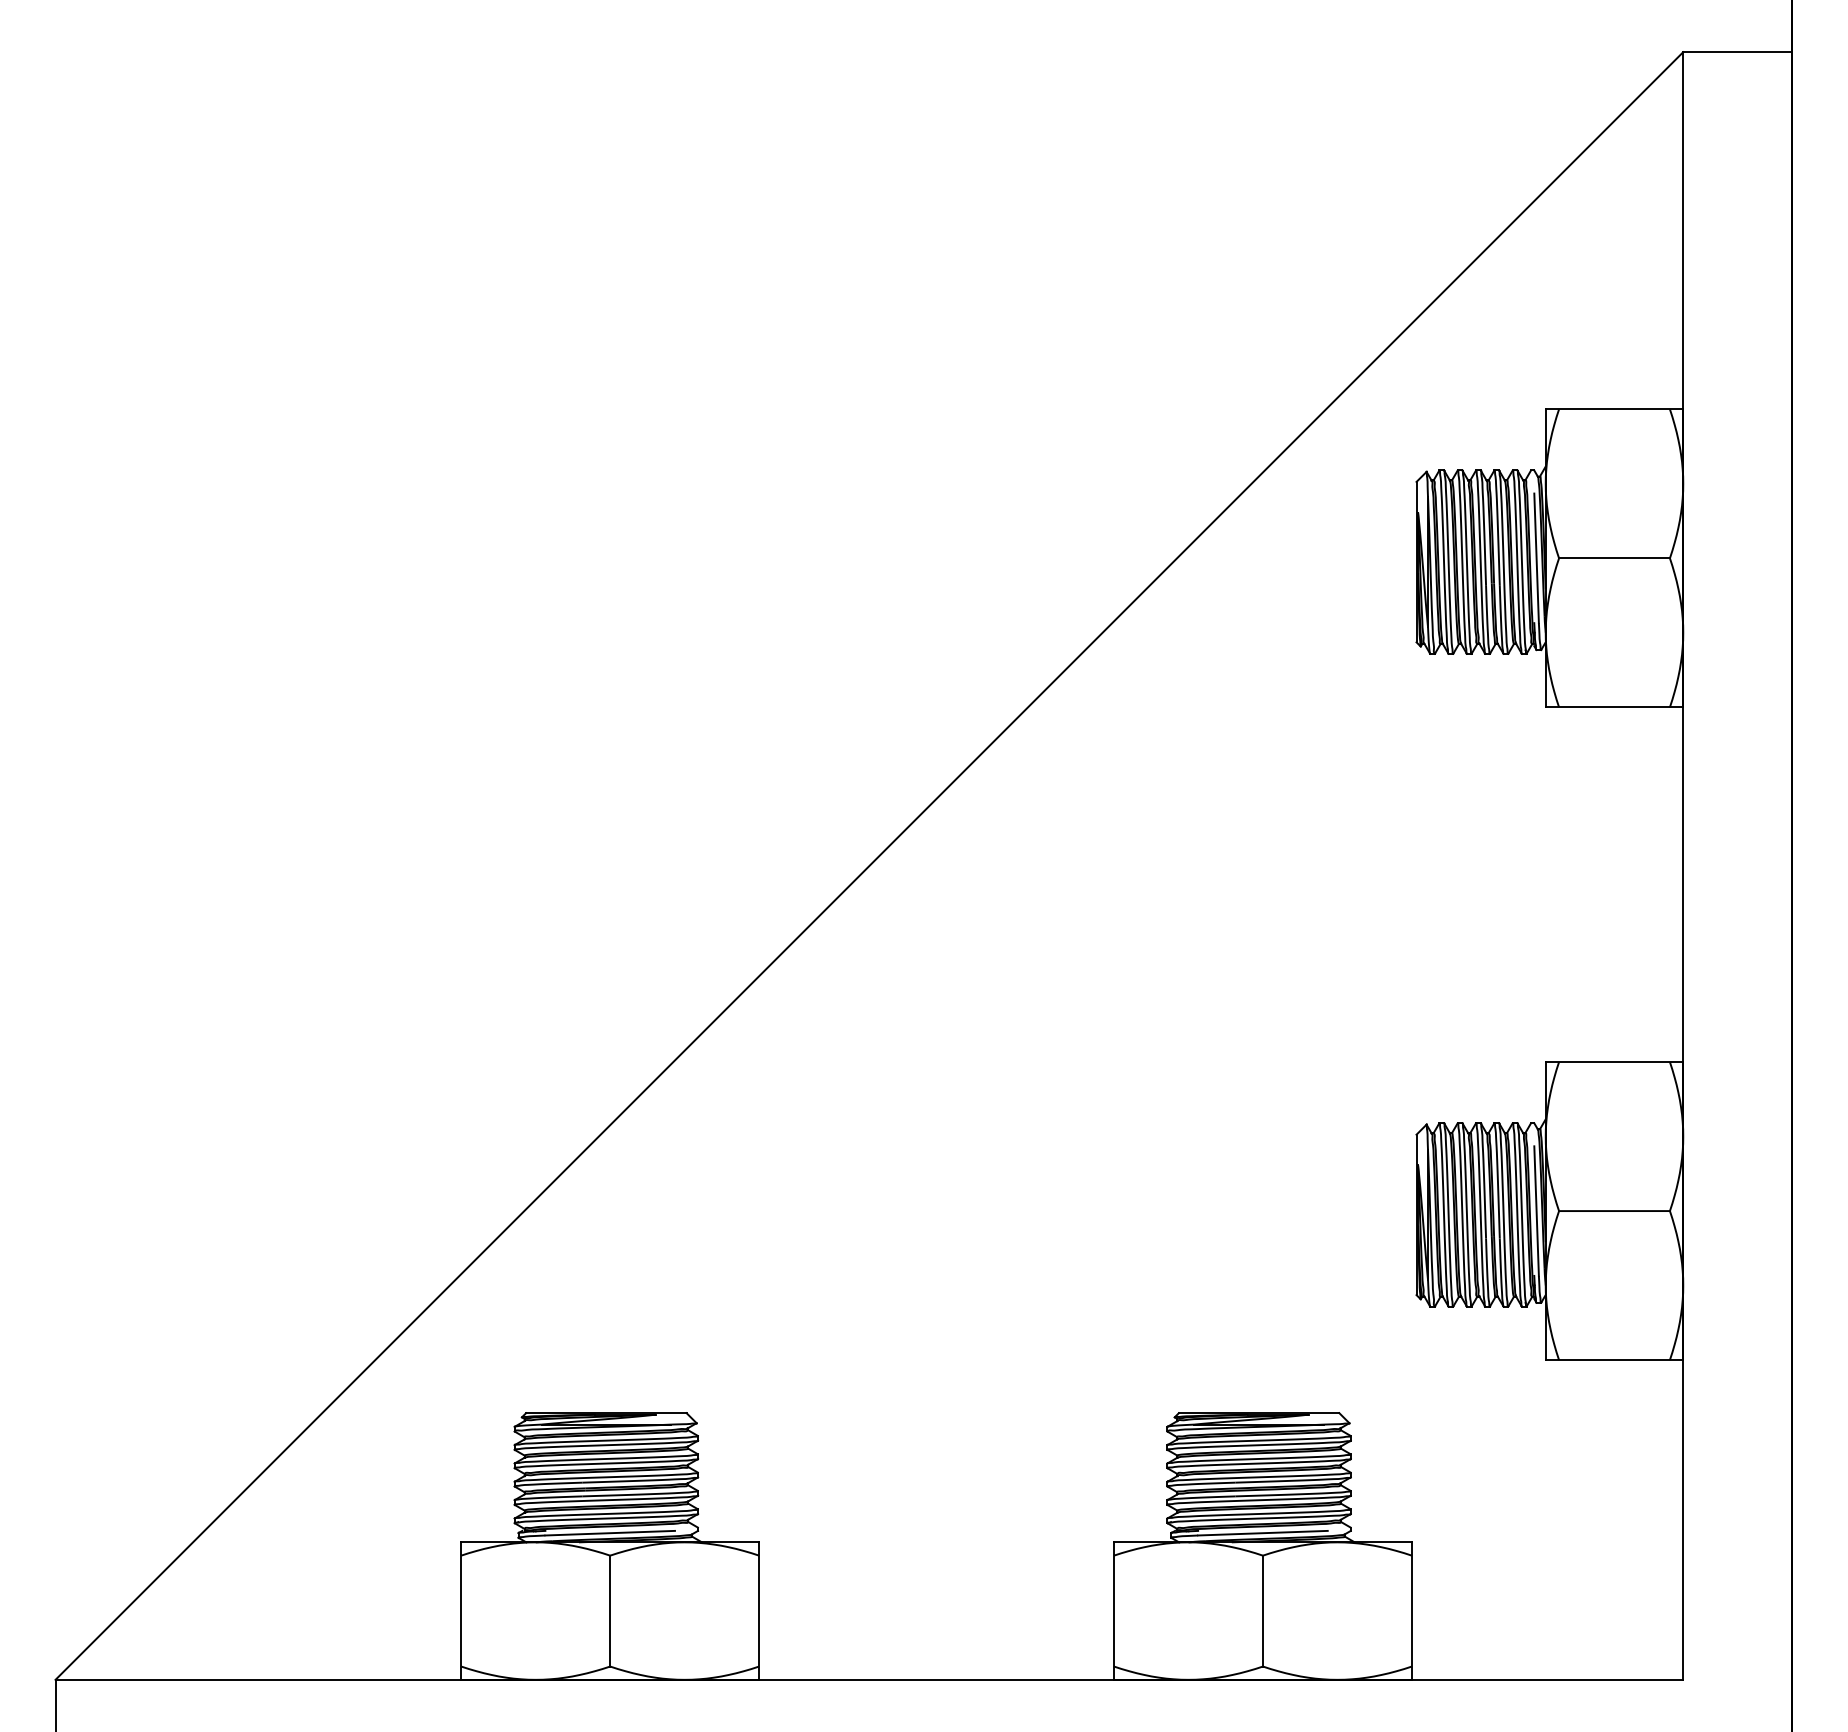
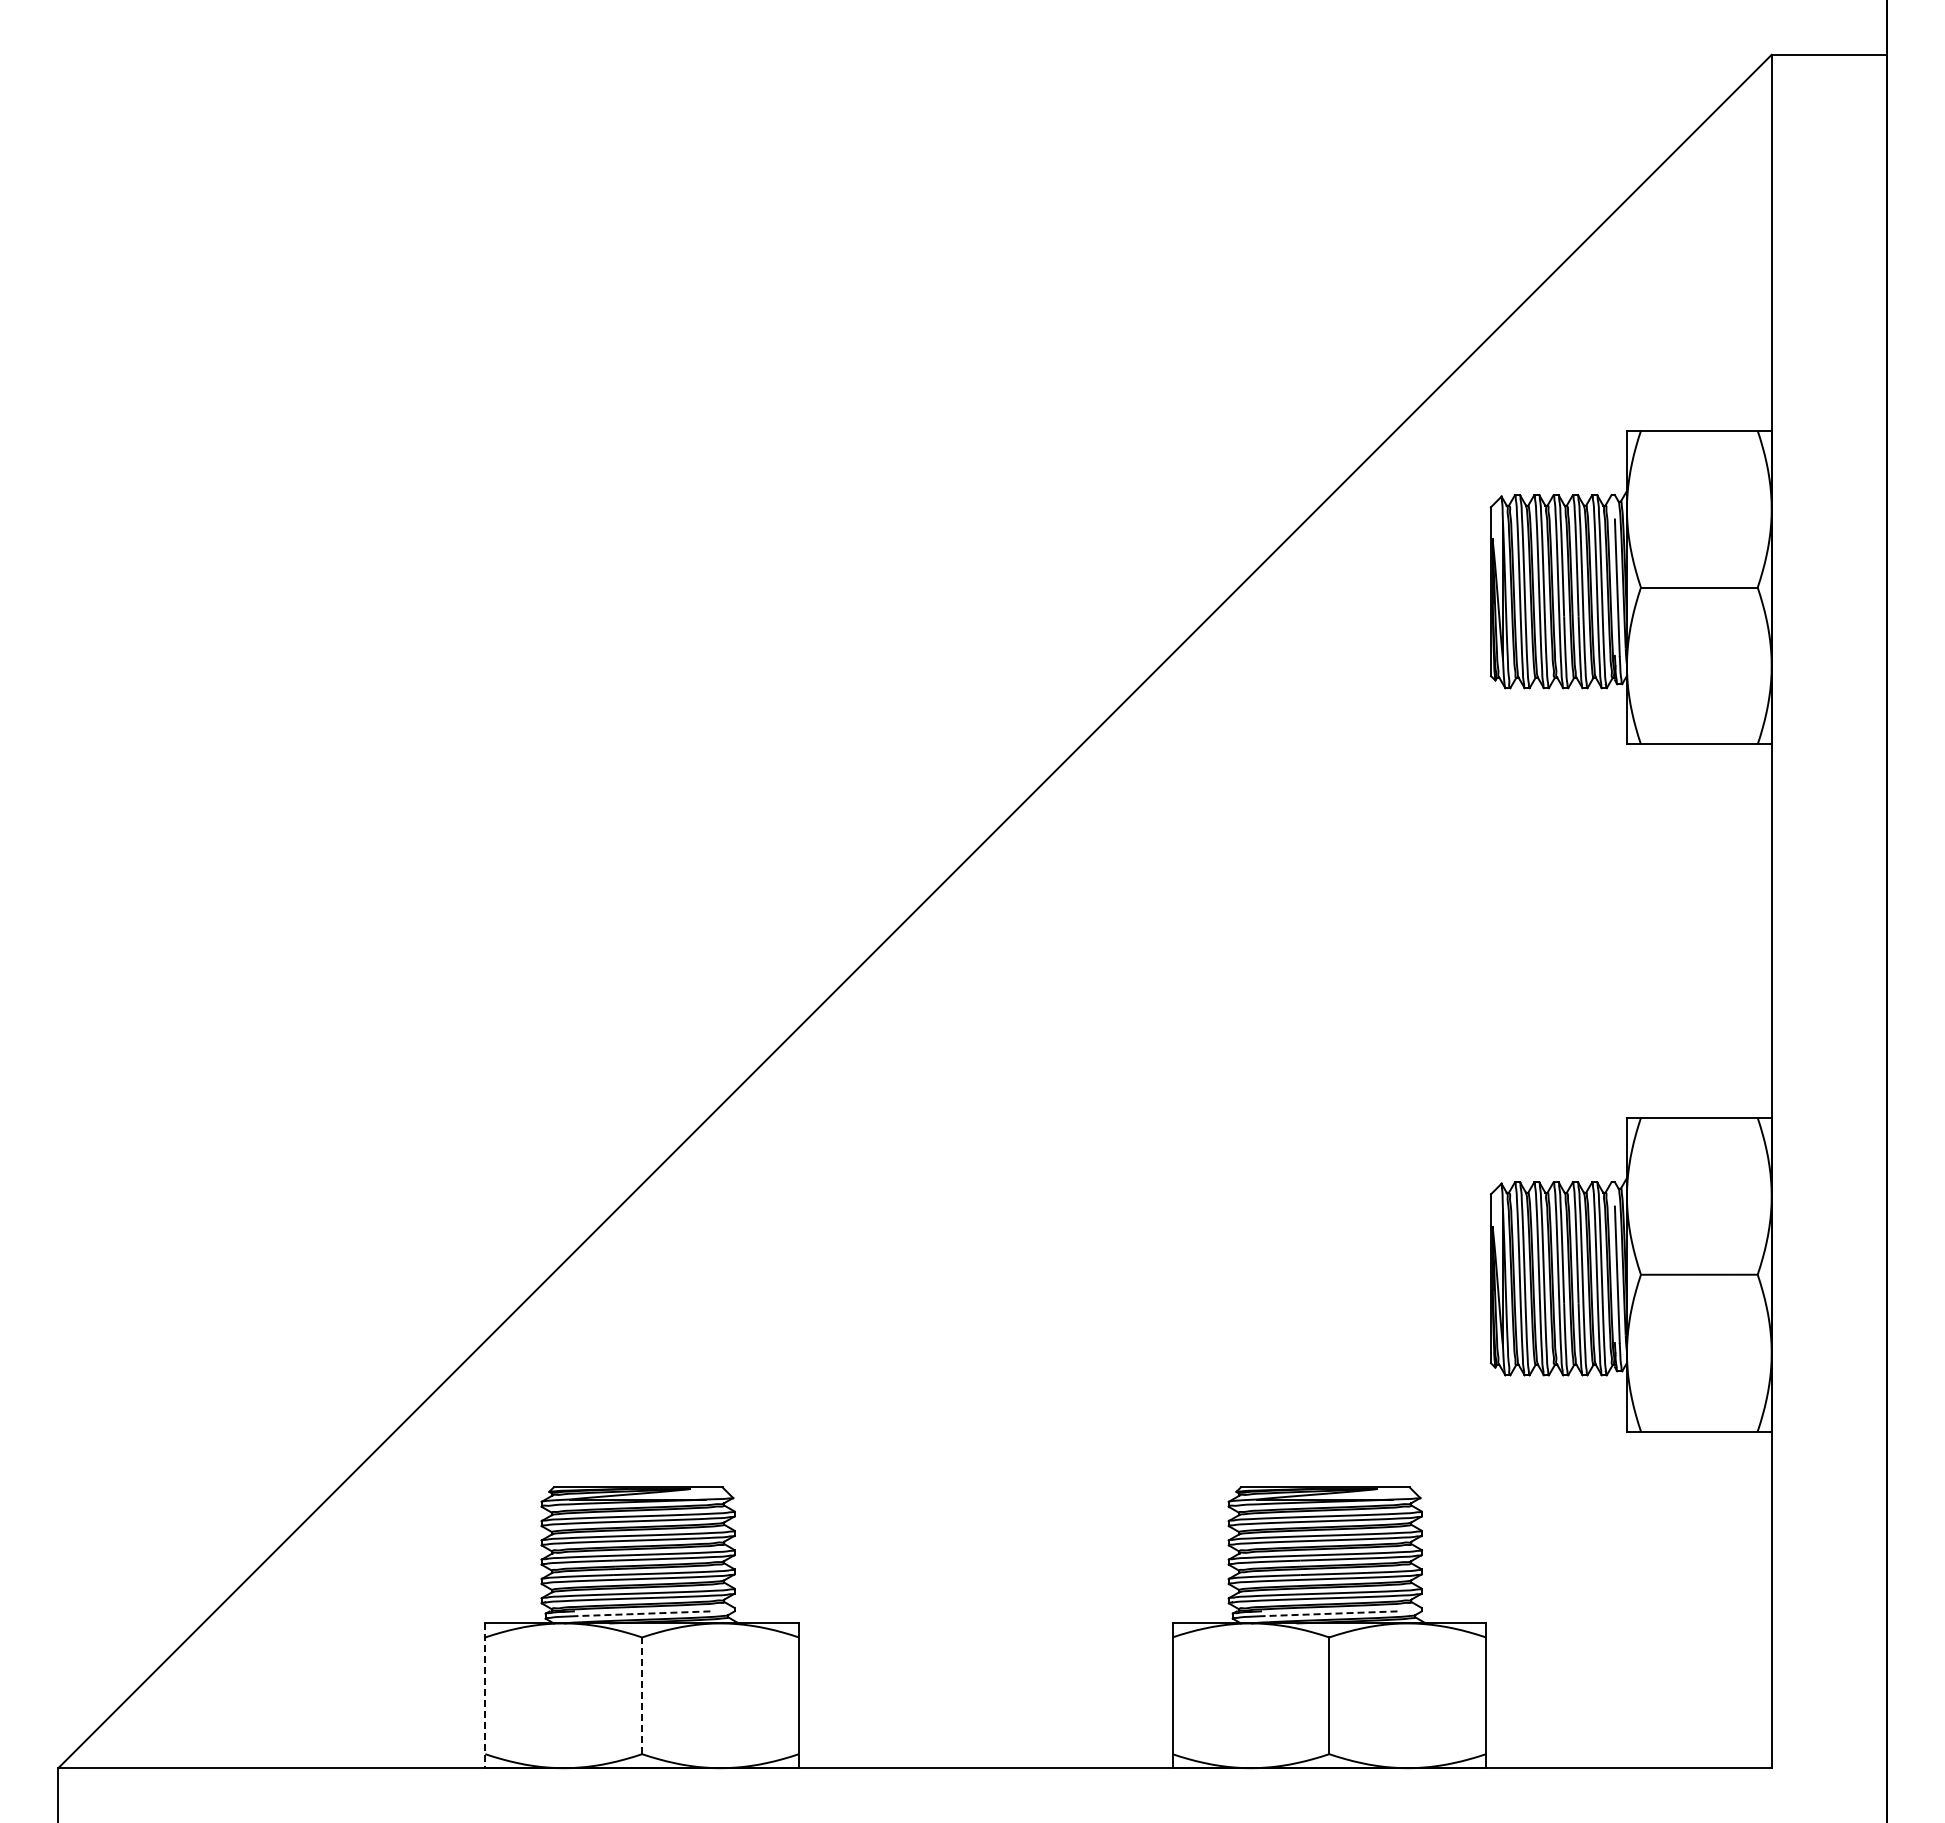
line: (609, 1532) -> (641, 1613), solid -> dashed
line: (1262, 1532) -> (1328, 1613), solid -> dashed
line: (461, 1611) -> (485, 1696), solid -> dashed
line: (610, 1611) -> (642, 1696), solid -> dashed

